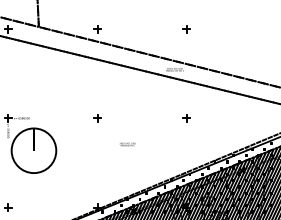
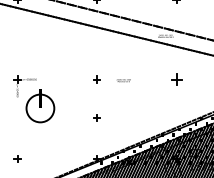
part: (186, 118) -> (176, 79), size x1.6
text: (127, 144) -> (123, 80), moved
circle: (33, 150) -> (40, 108), size x0.7
part: (97, 161) -> (96, 118), added

